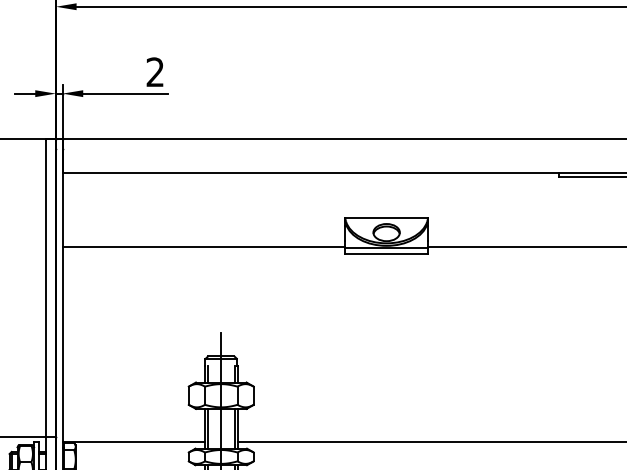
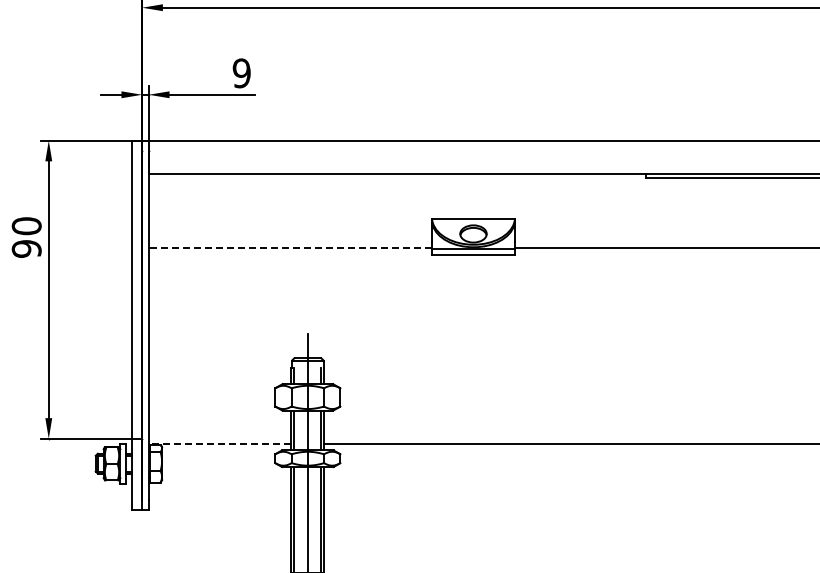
text: (155, 72) -> (241, 73), 2 -> 9
line: (203, 247) -> (290, 248), solid -> dashed
line: (133, 441) -> (219, 443), solid -> dashed

